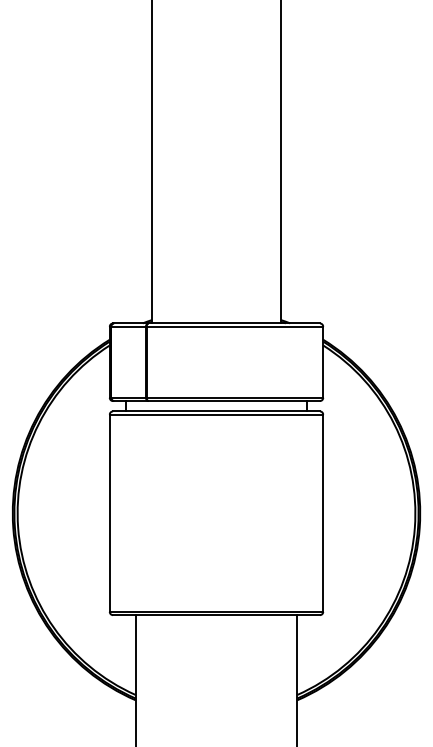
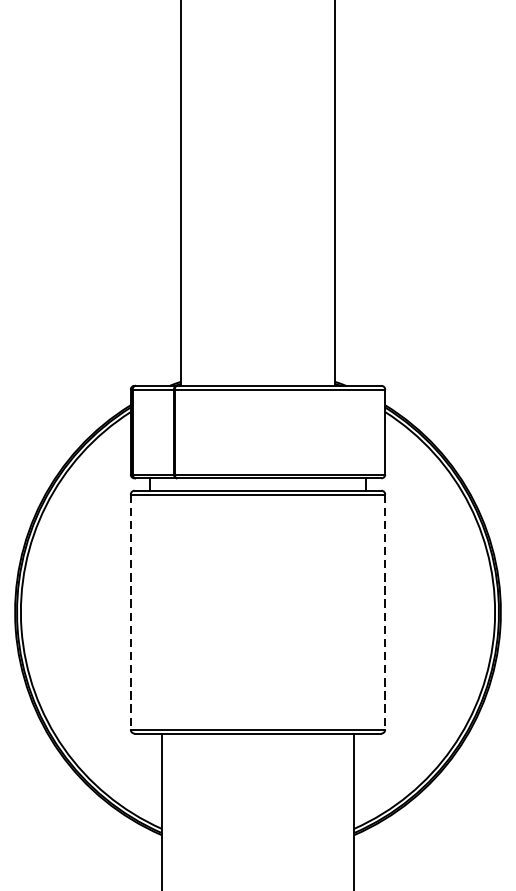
line: (109, 513) -> (130, 612), solid -> dashed
line: (323, 513) -> (385, 612), solid -> dashed

